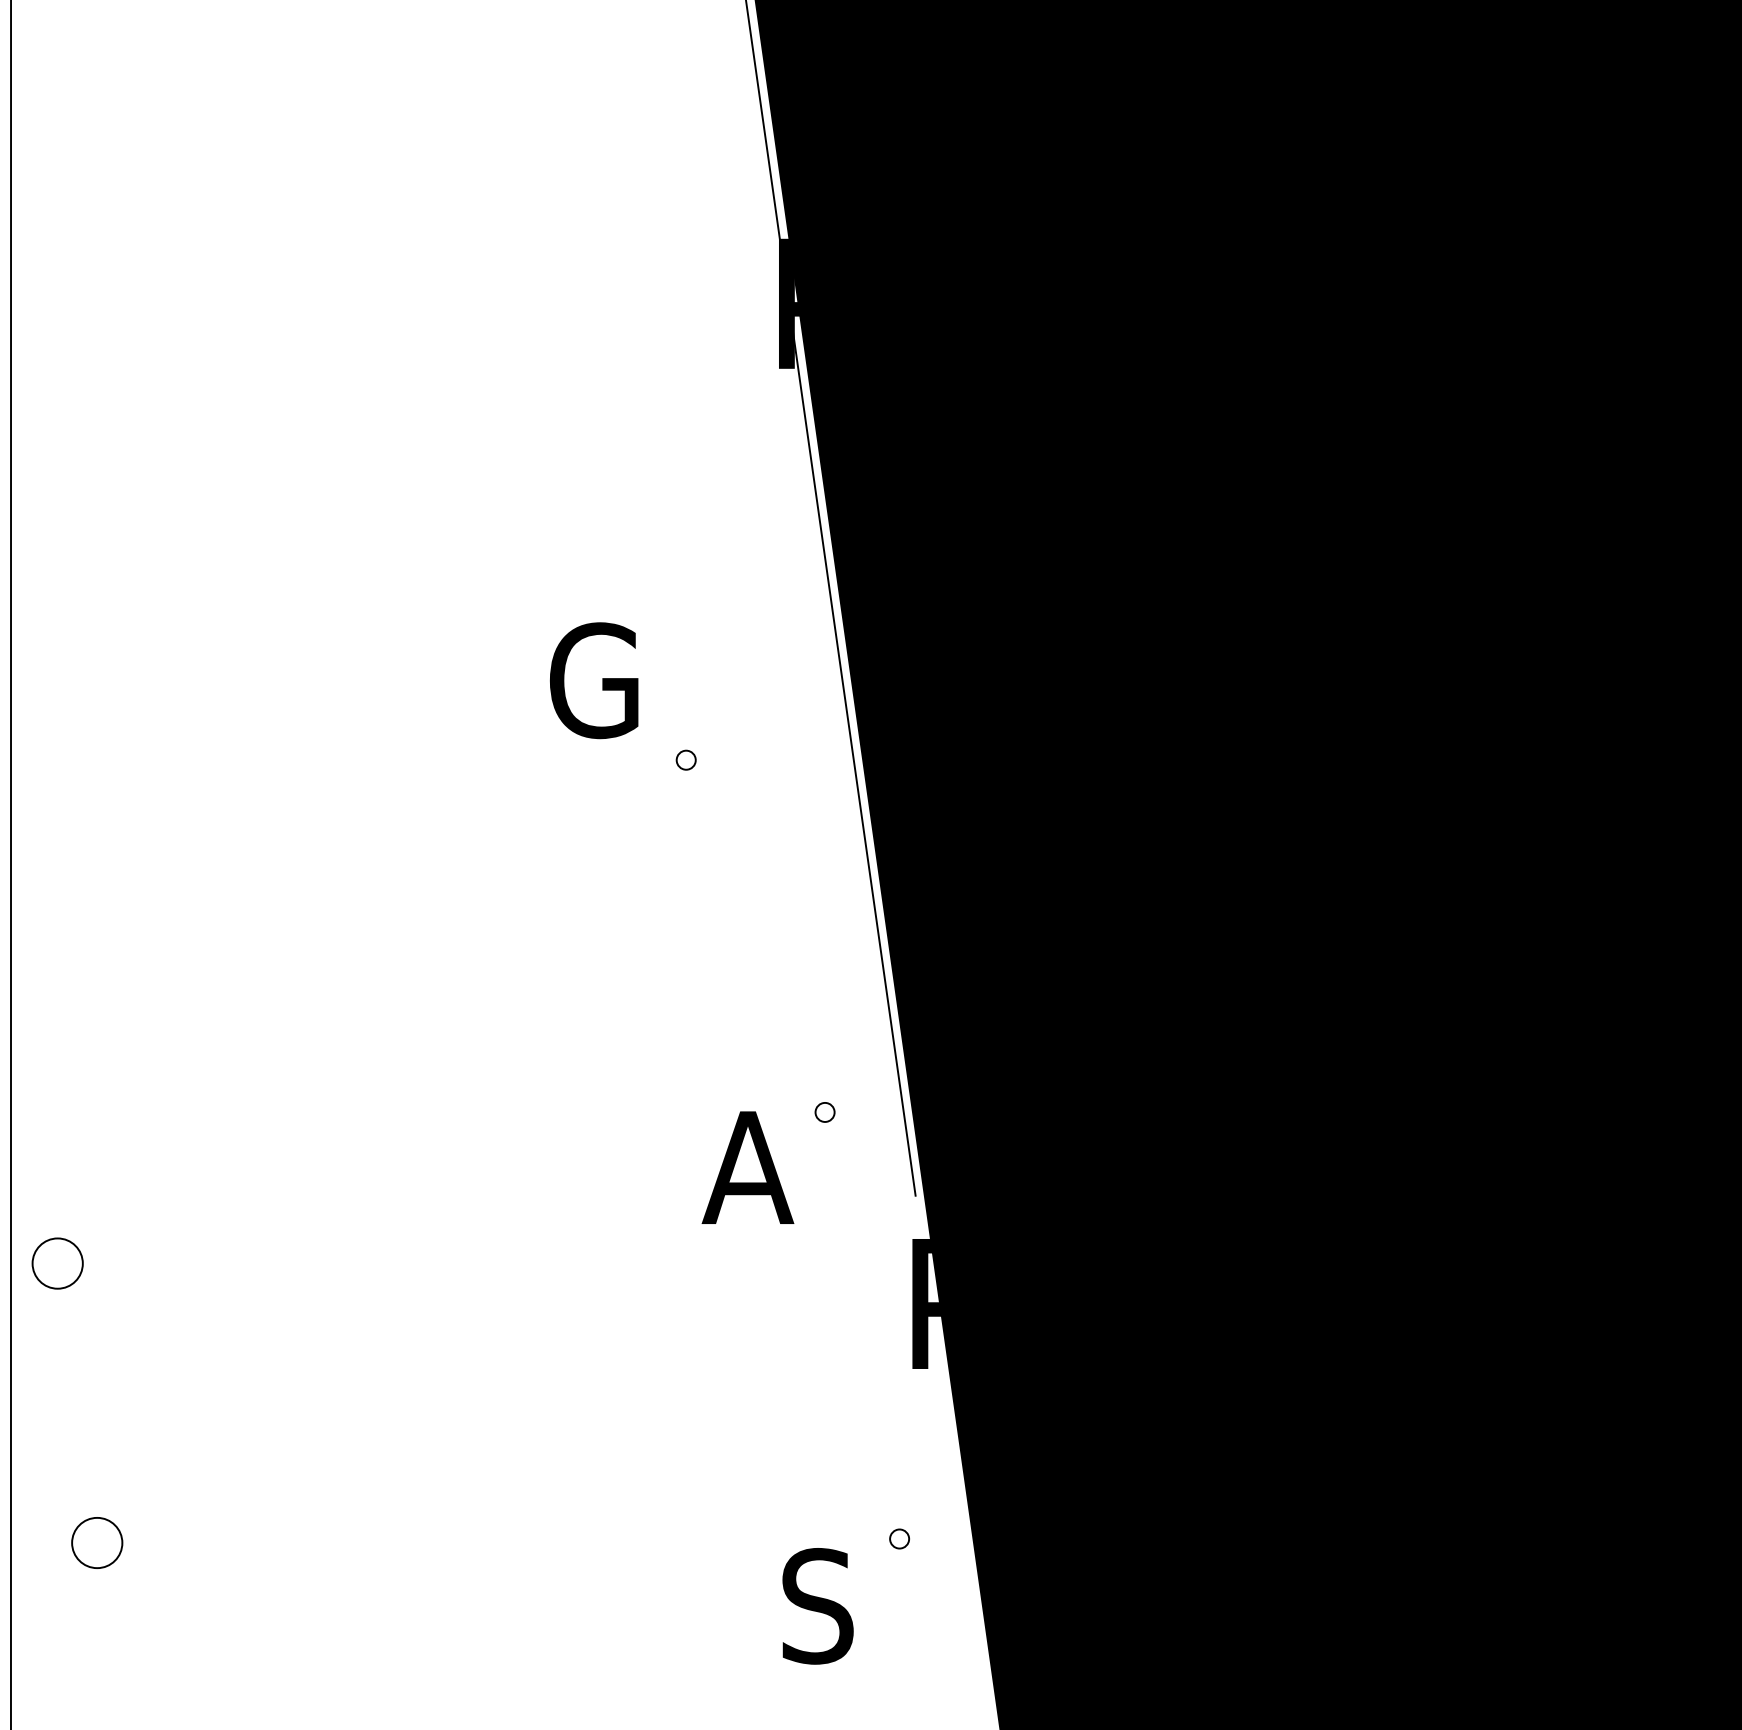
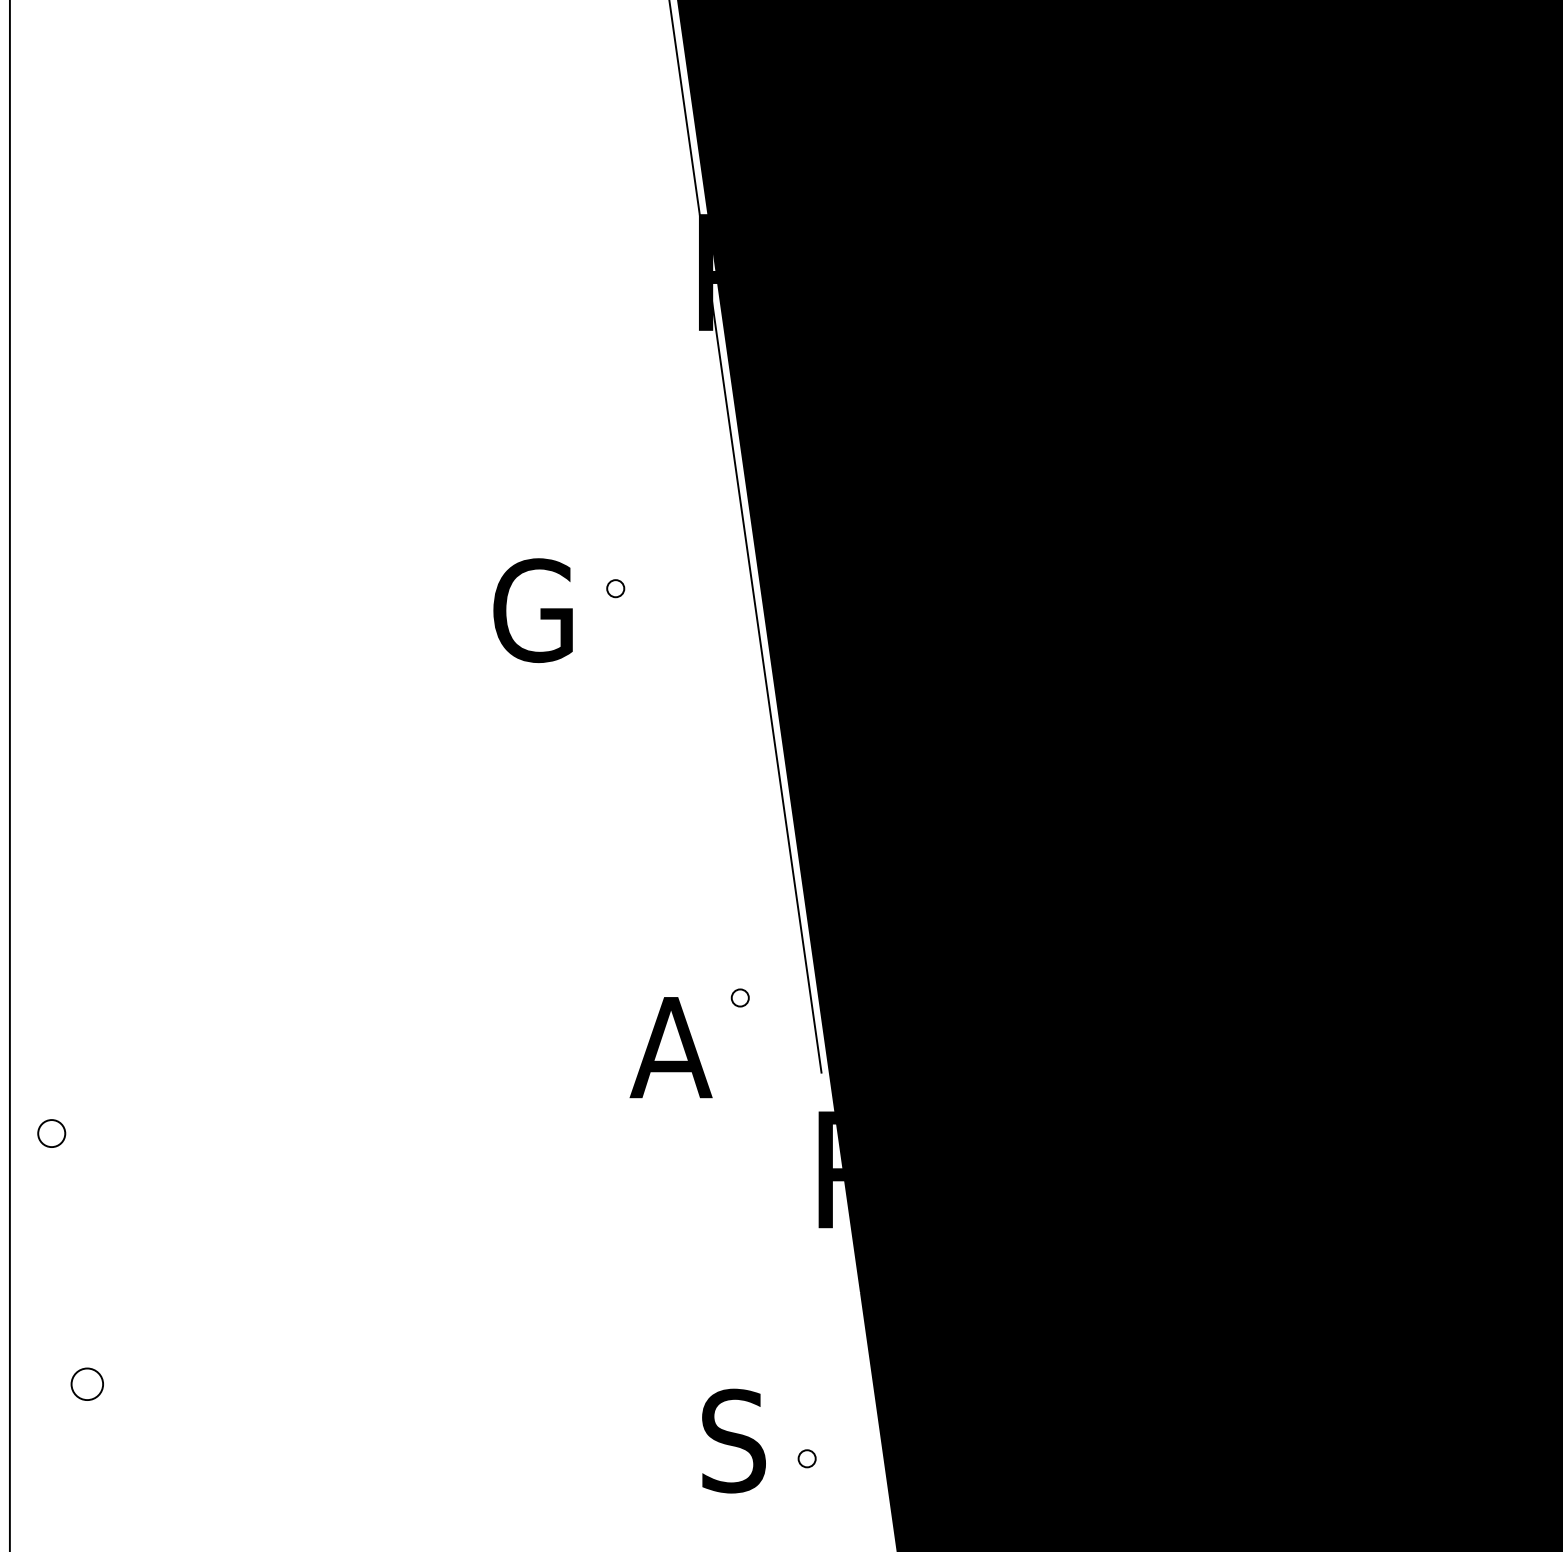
part: (685, 759) -> (615, 588), moved
part: (57, 1263) -> (51, 1133), size x0.6
part: (899, 1538) -> (807, 1458), moved
part: (97, 1542) -> (87, 1383), size x0.7

